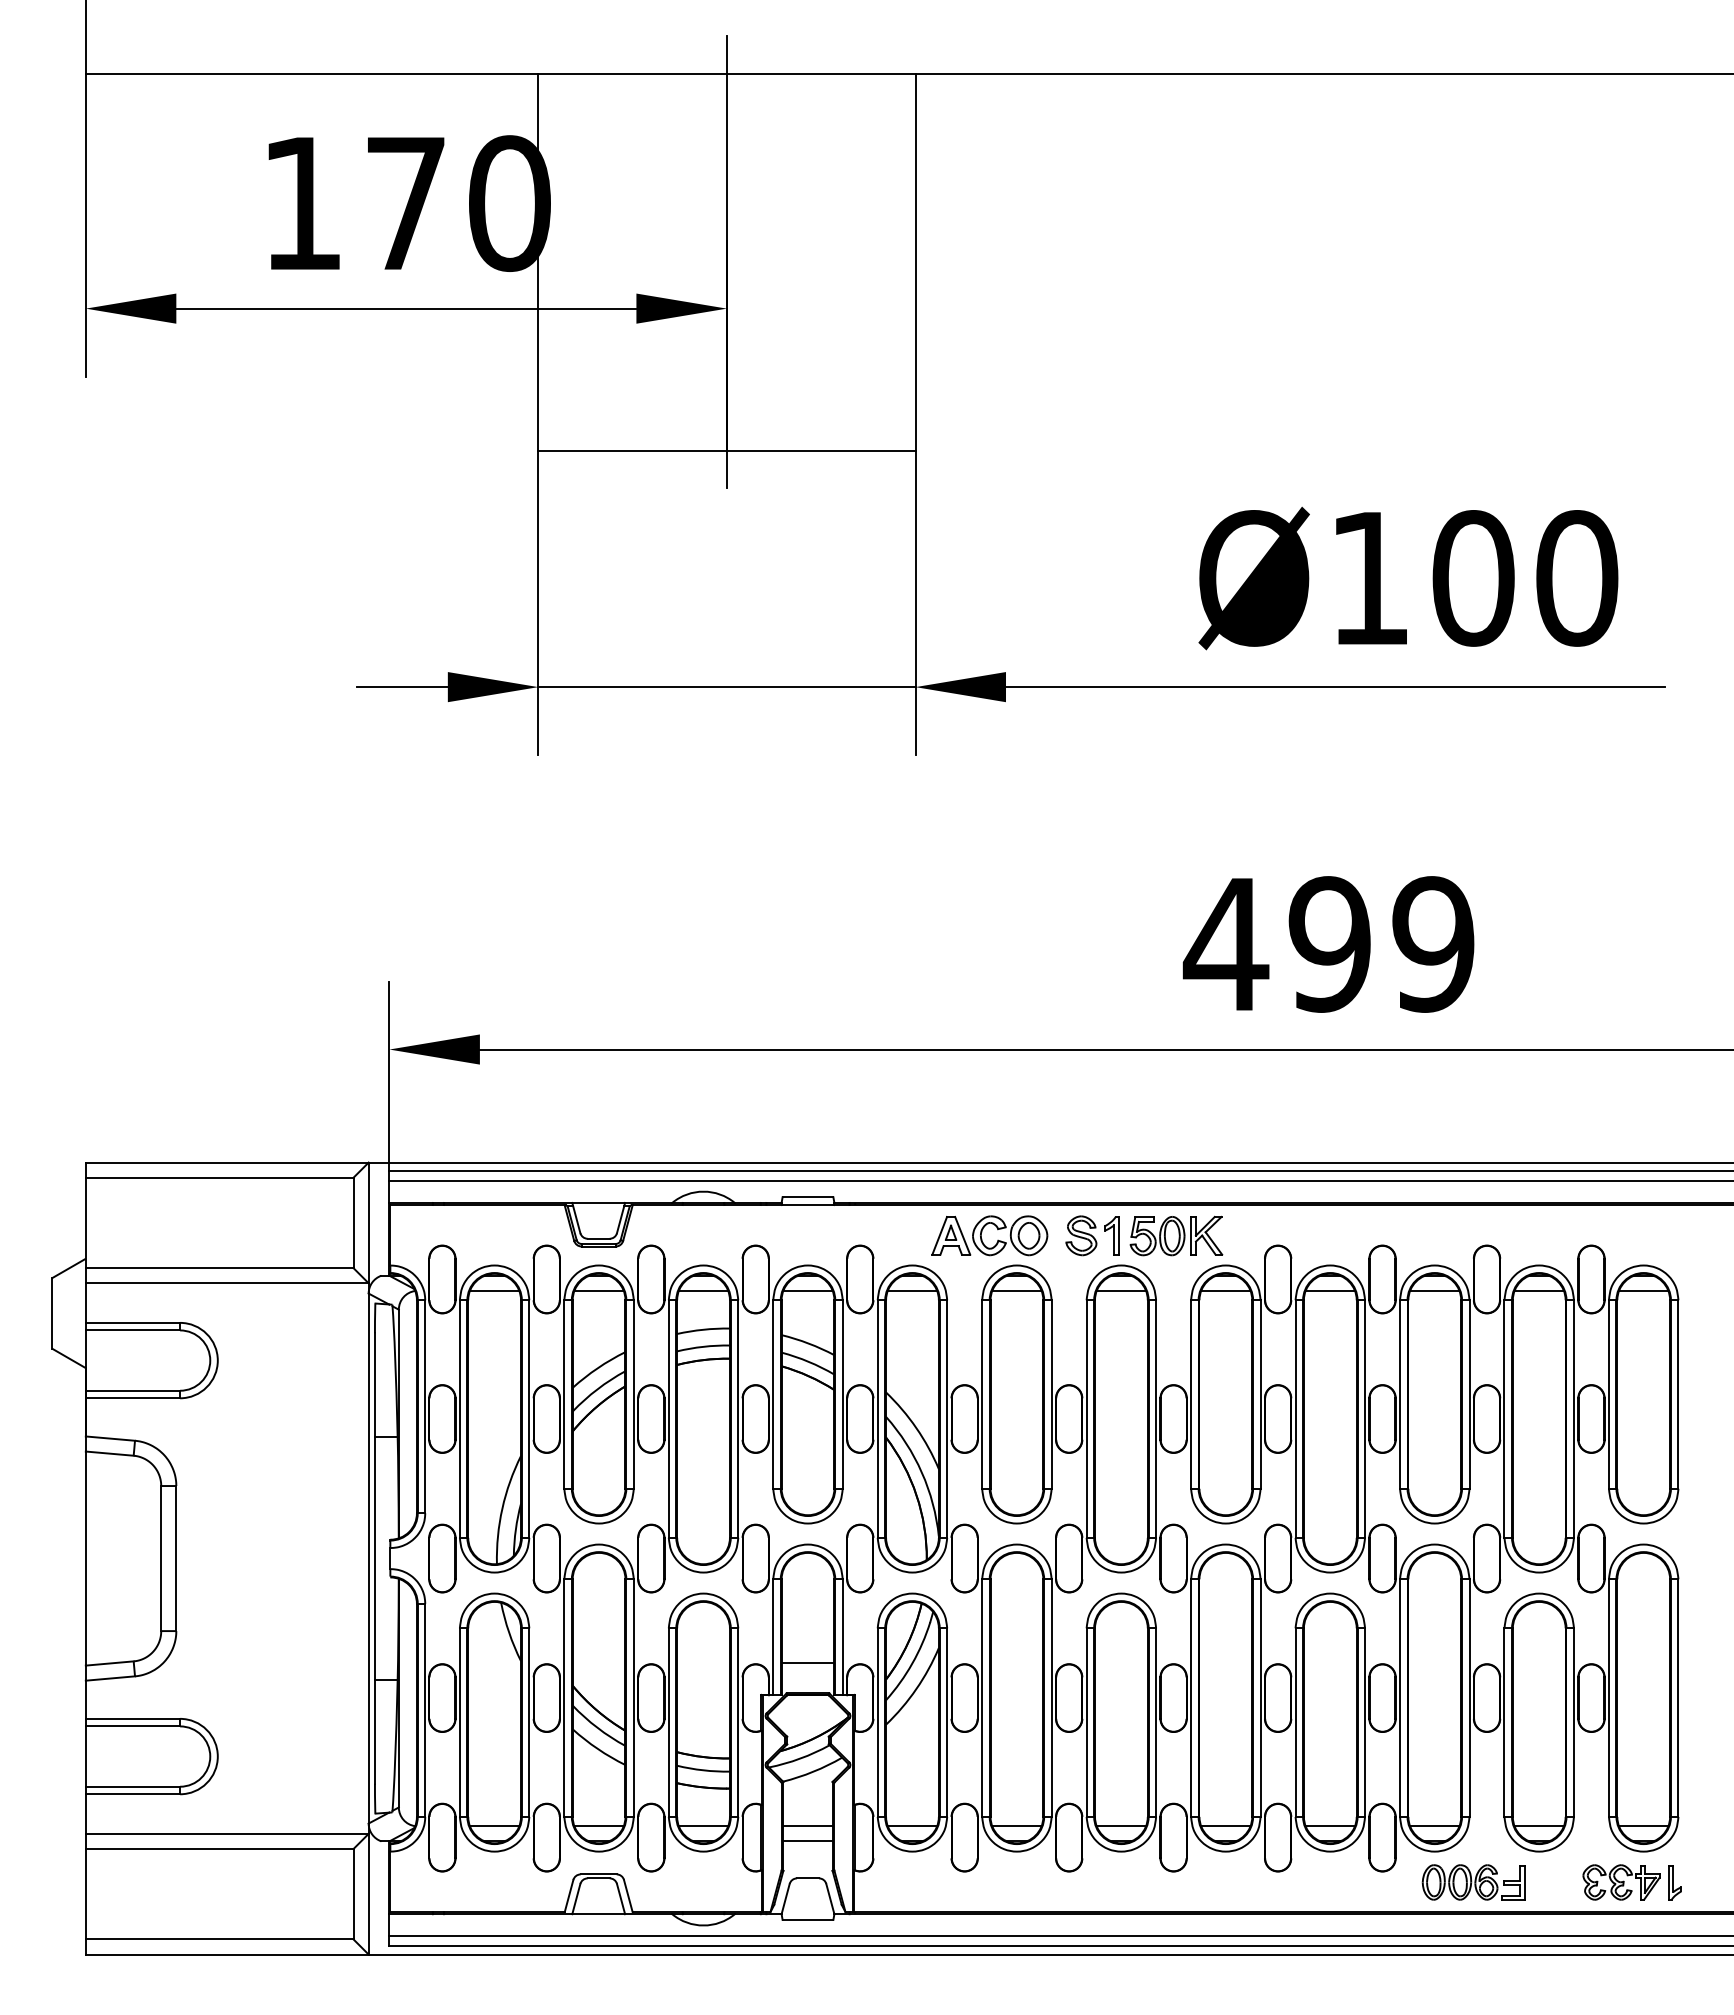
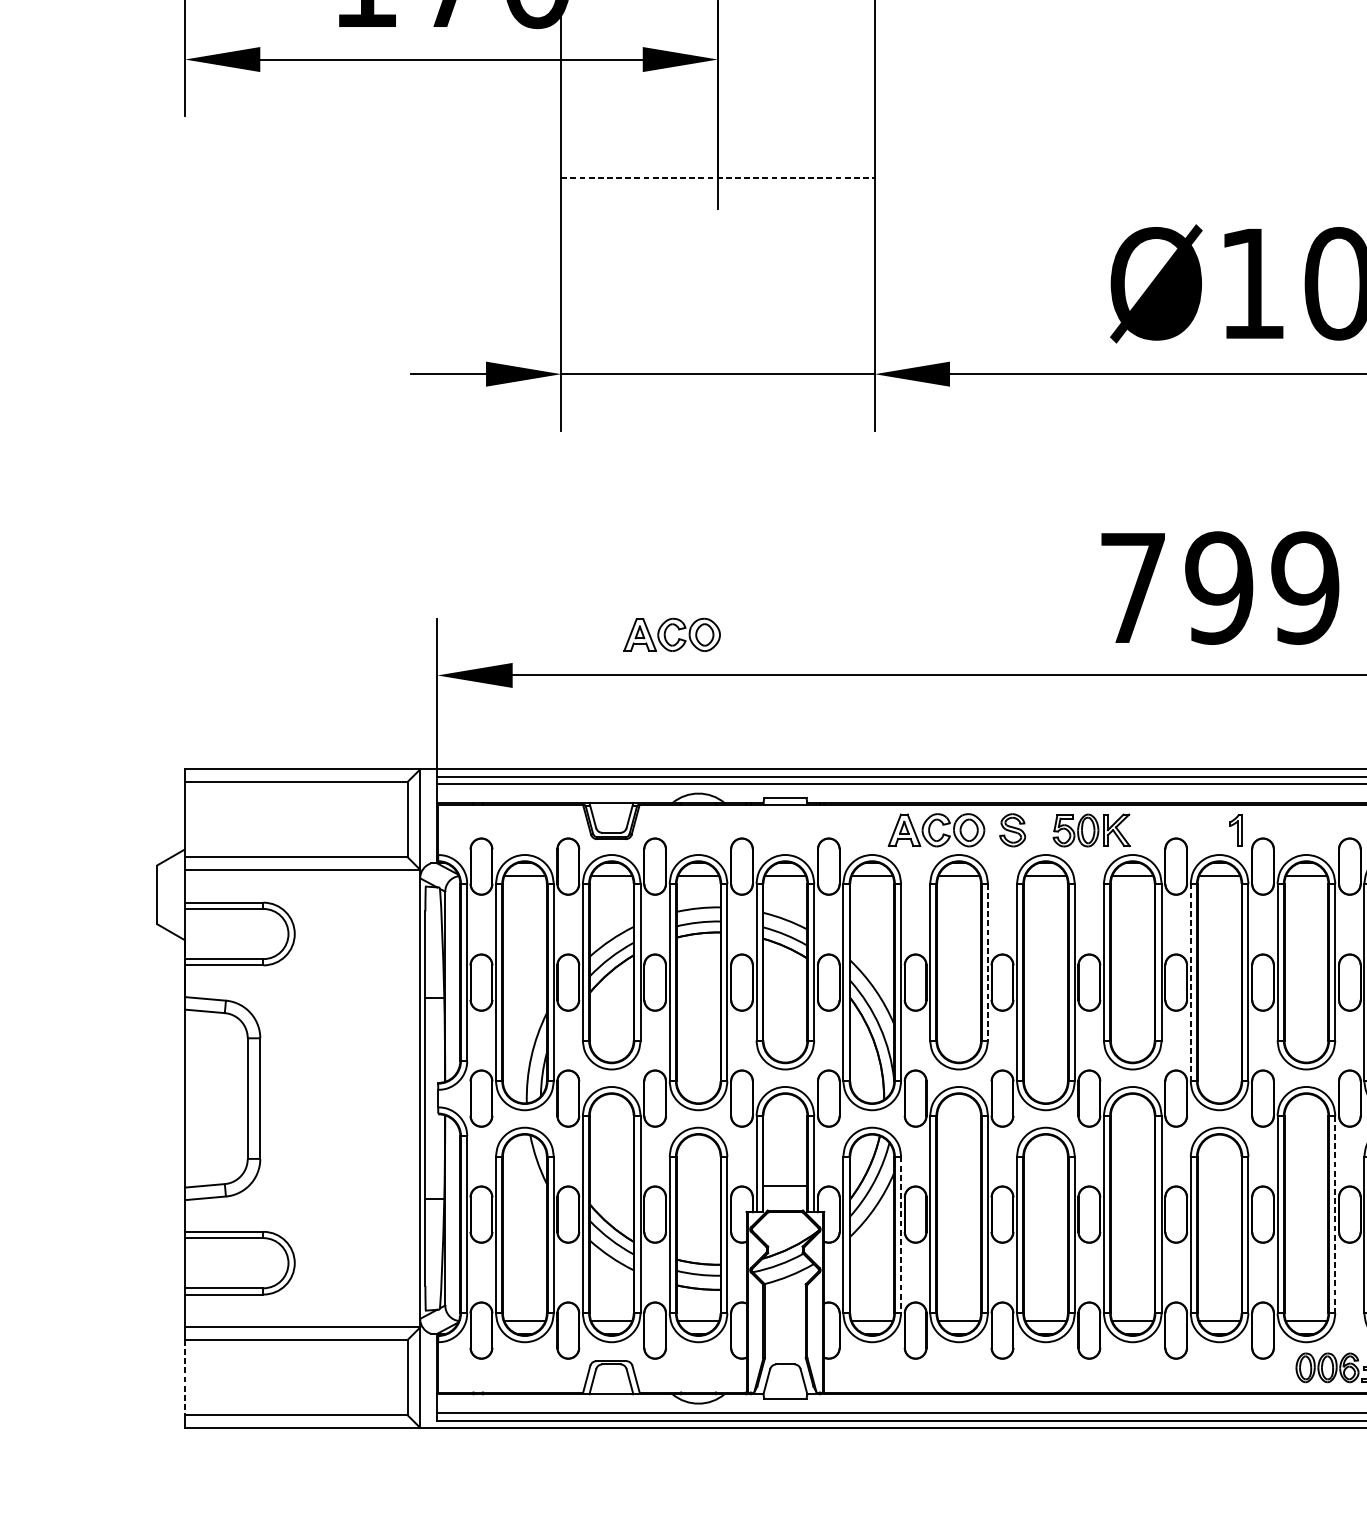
line: (726, 450) -> (717, 177), solid -> dashed
text: (1225, 944) -> (1132, 588), 499 -> 799
part: (664, 997) -> (666, 632), added
part: (1111, 1235) -> (1235, 830), moved
line: (1051, 1395) -> (987, 963), solid -> dashed
line: (1295, 1419) -> (1190, 983), solid -> dashed
line: (1469, 1698) -> (1335, 1214), solid -> dashed
line: (947, 1723) -> (901, 1235), solid -> dashed
line: (807, 1826) -> (784, 1321), removed
line: (807, 1841) -> (784, 1333), removed
line: (85, 1894) -> (184, 1377), solid -> dashed

